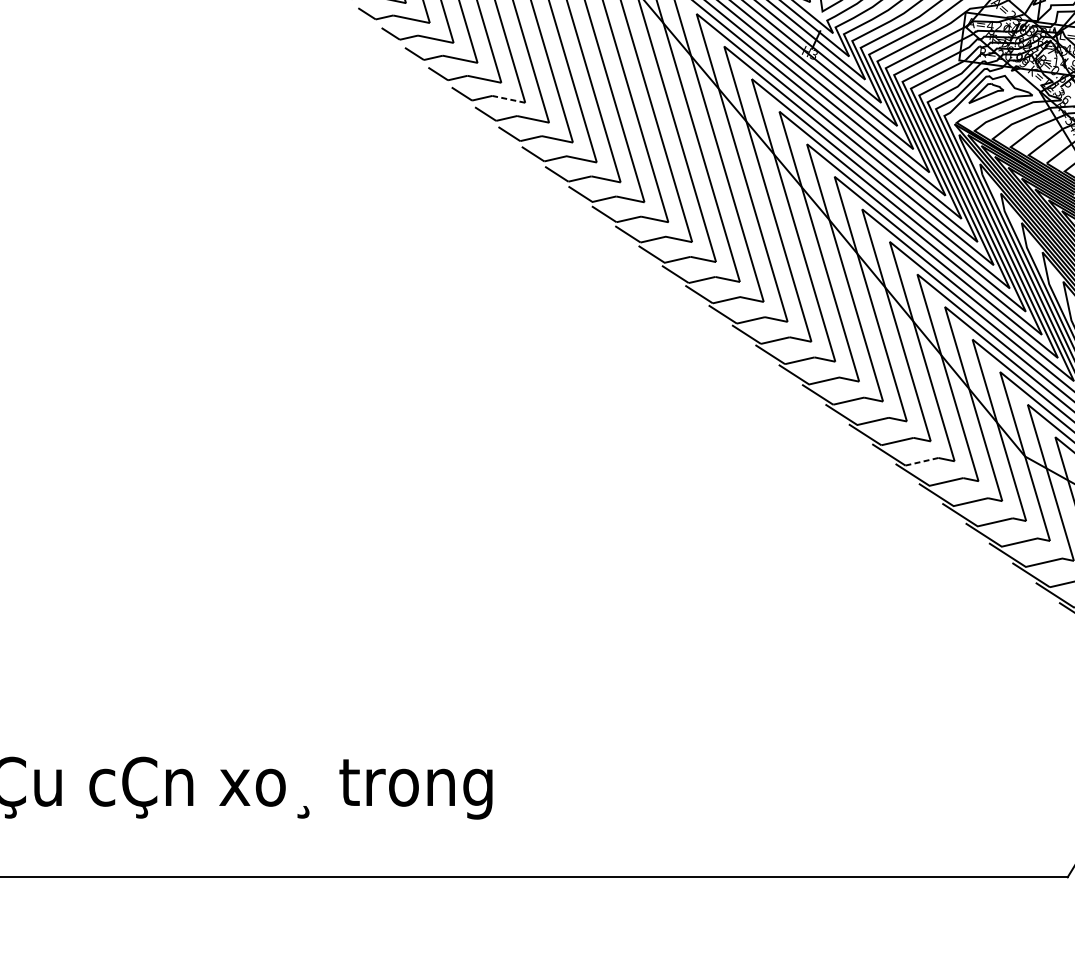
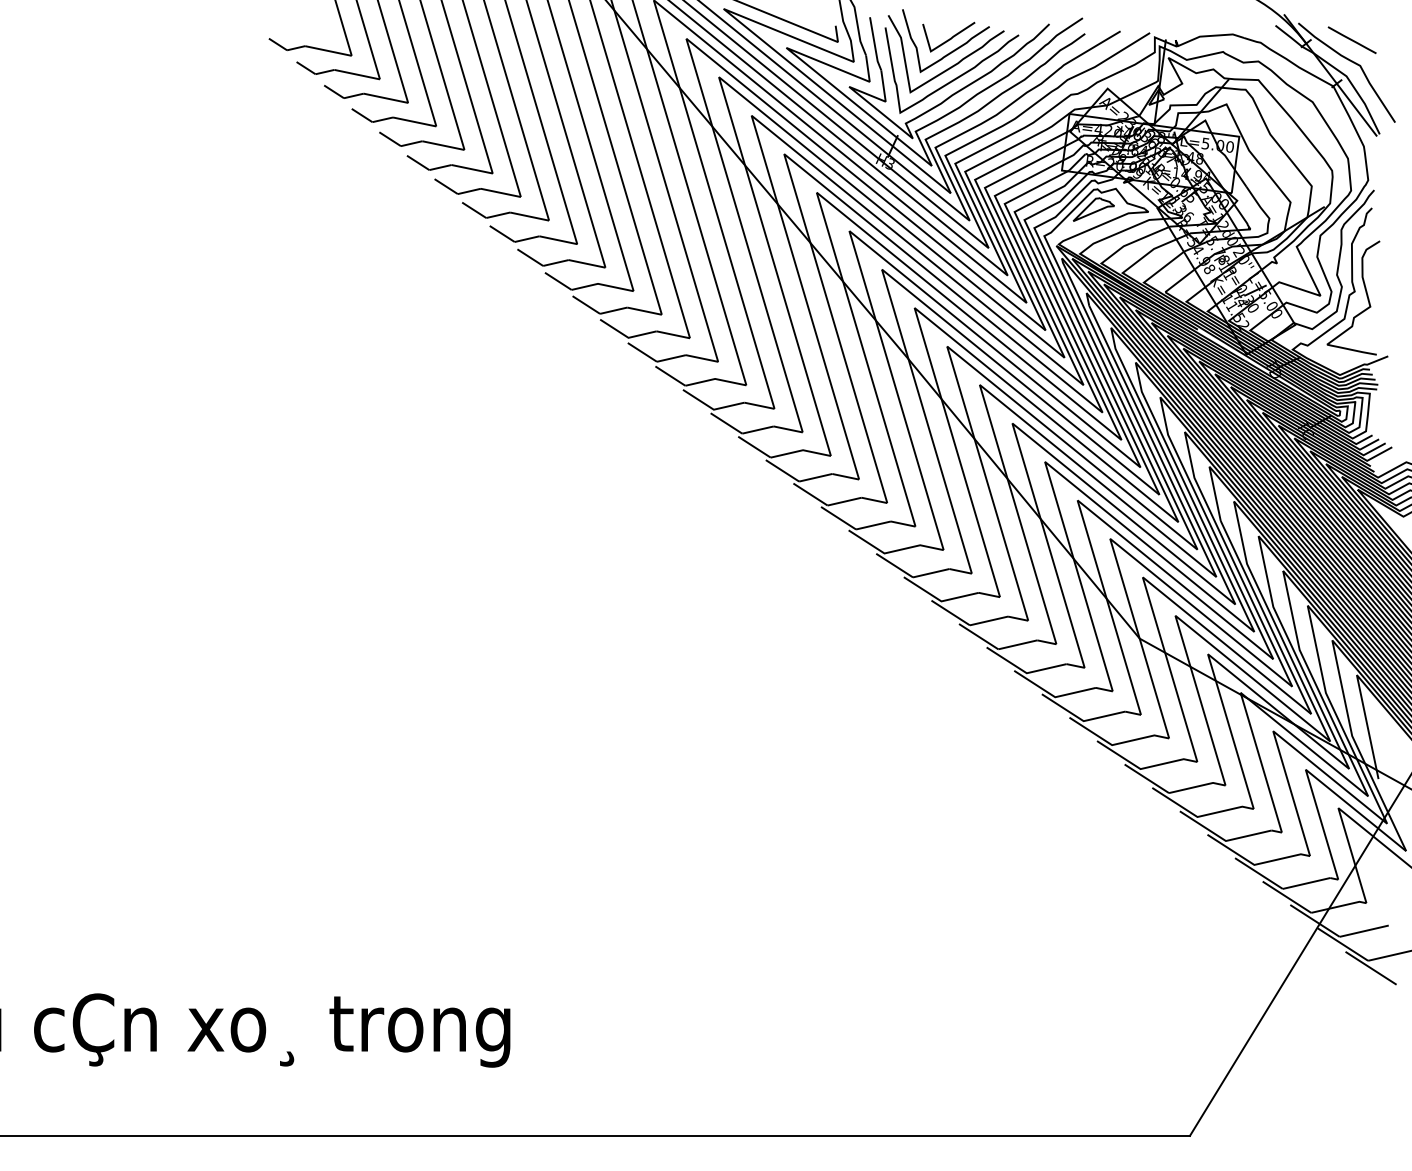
line: (508, 99) -> (529, 216), dashed -> solid
line: (921, 461) -> (1017, 644), dashed -> solid

